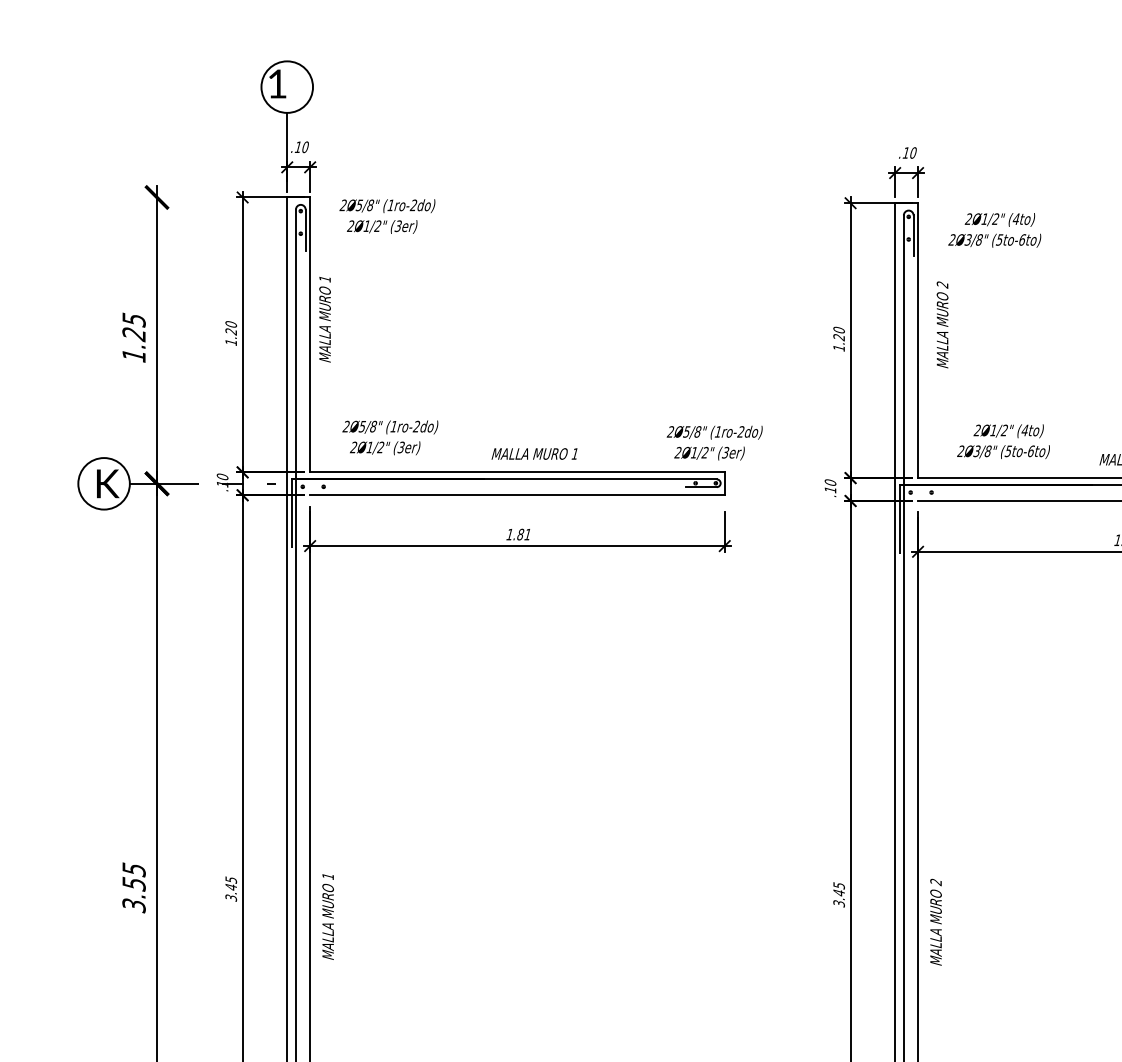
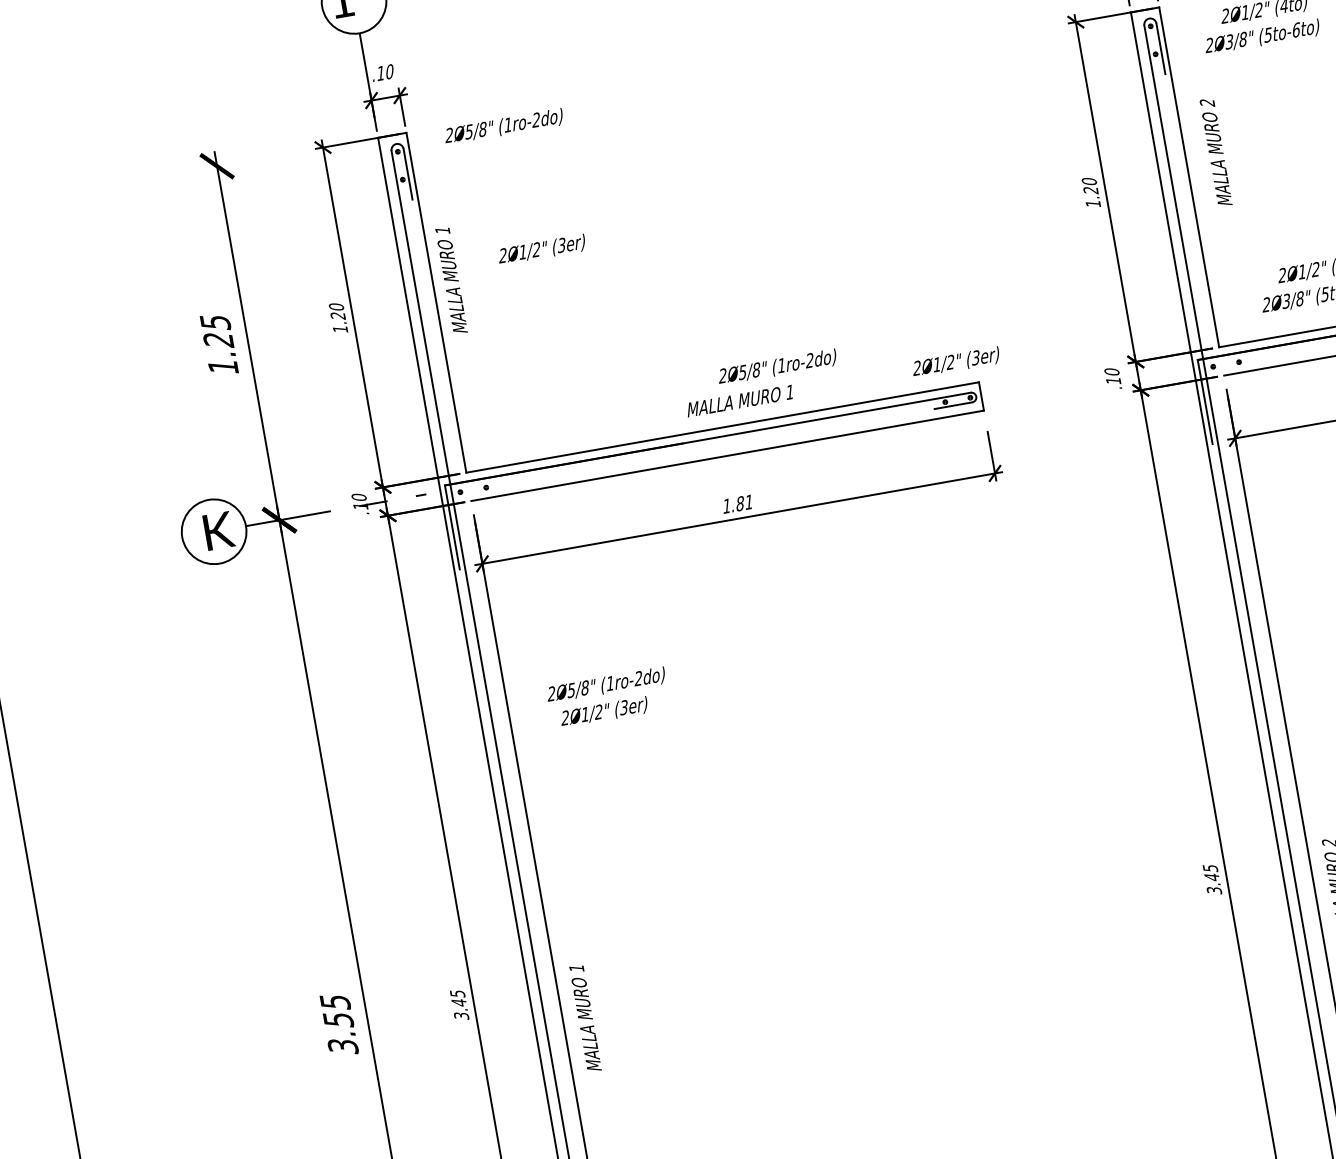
text: (382, 226) -> (542, 249), moved
text: (714, 432) -> (777, 367), moved
text: (390, 437) -> (608, 697), moved

